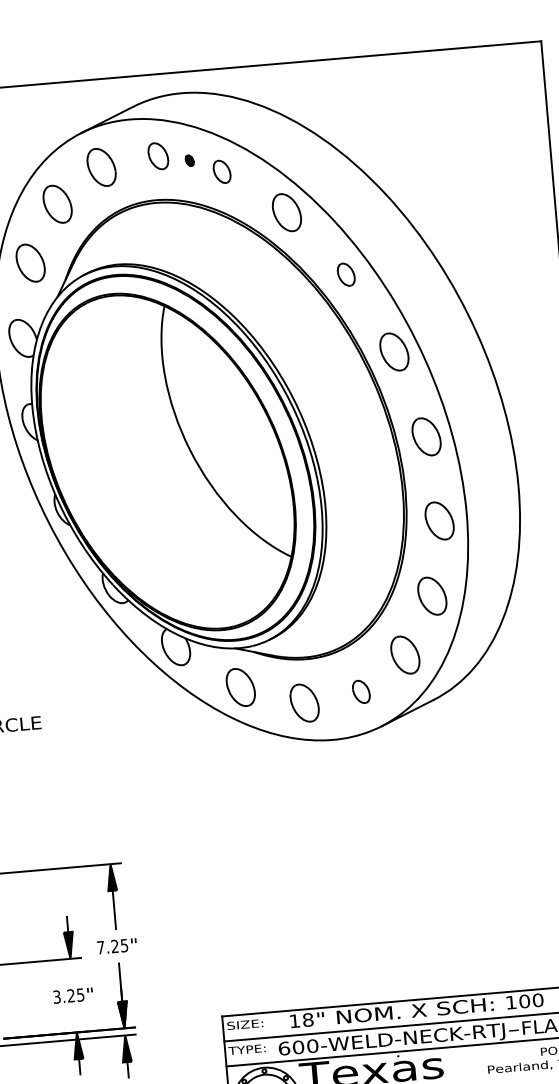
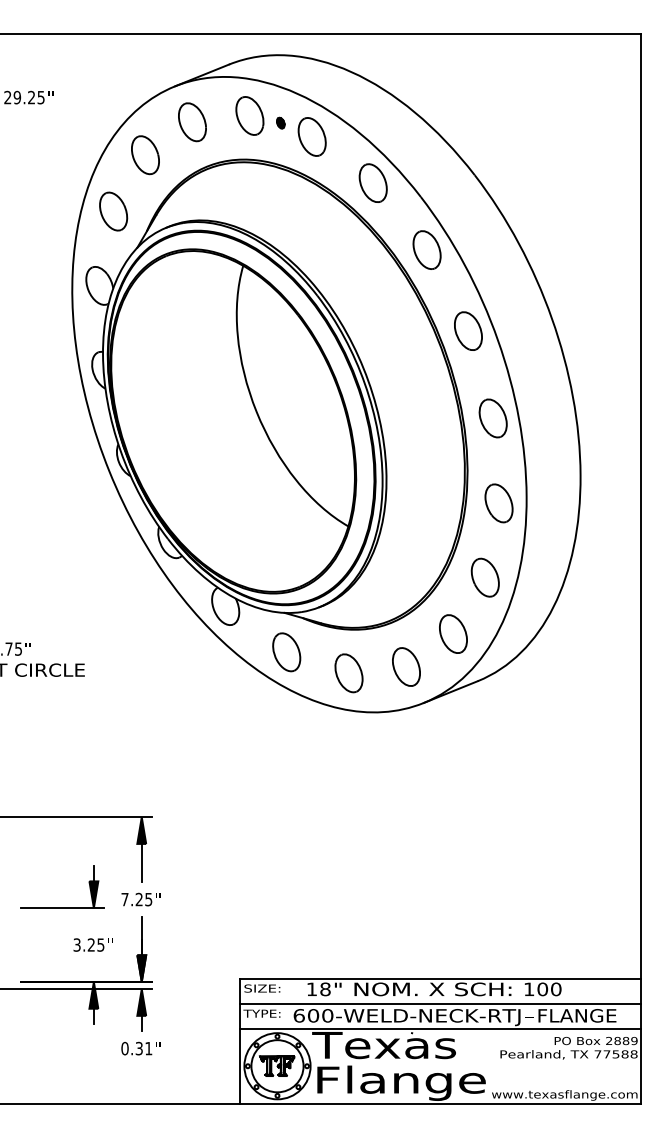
part: (157, 155) -> (249, 115), size x1.43
part: (221, 171) -> (311, 136), size x1.67
part: (345, 274) -> (426, 249), size x1.67
part: (361, 691) -> (406, 666), size x1.67

